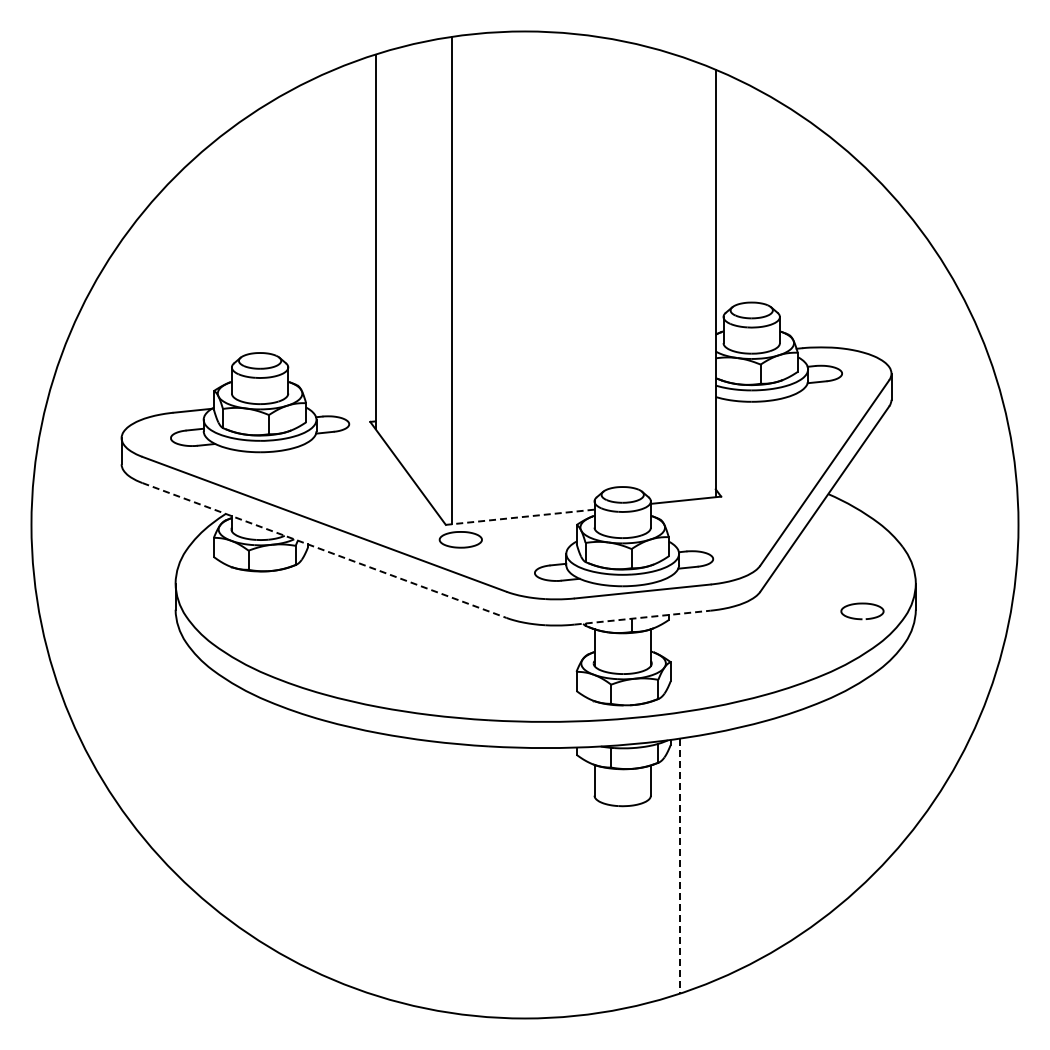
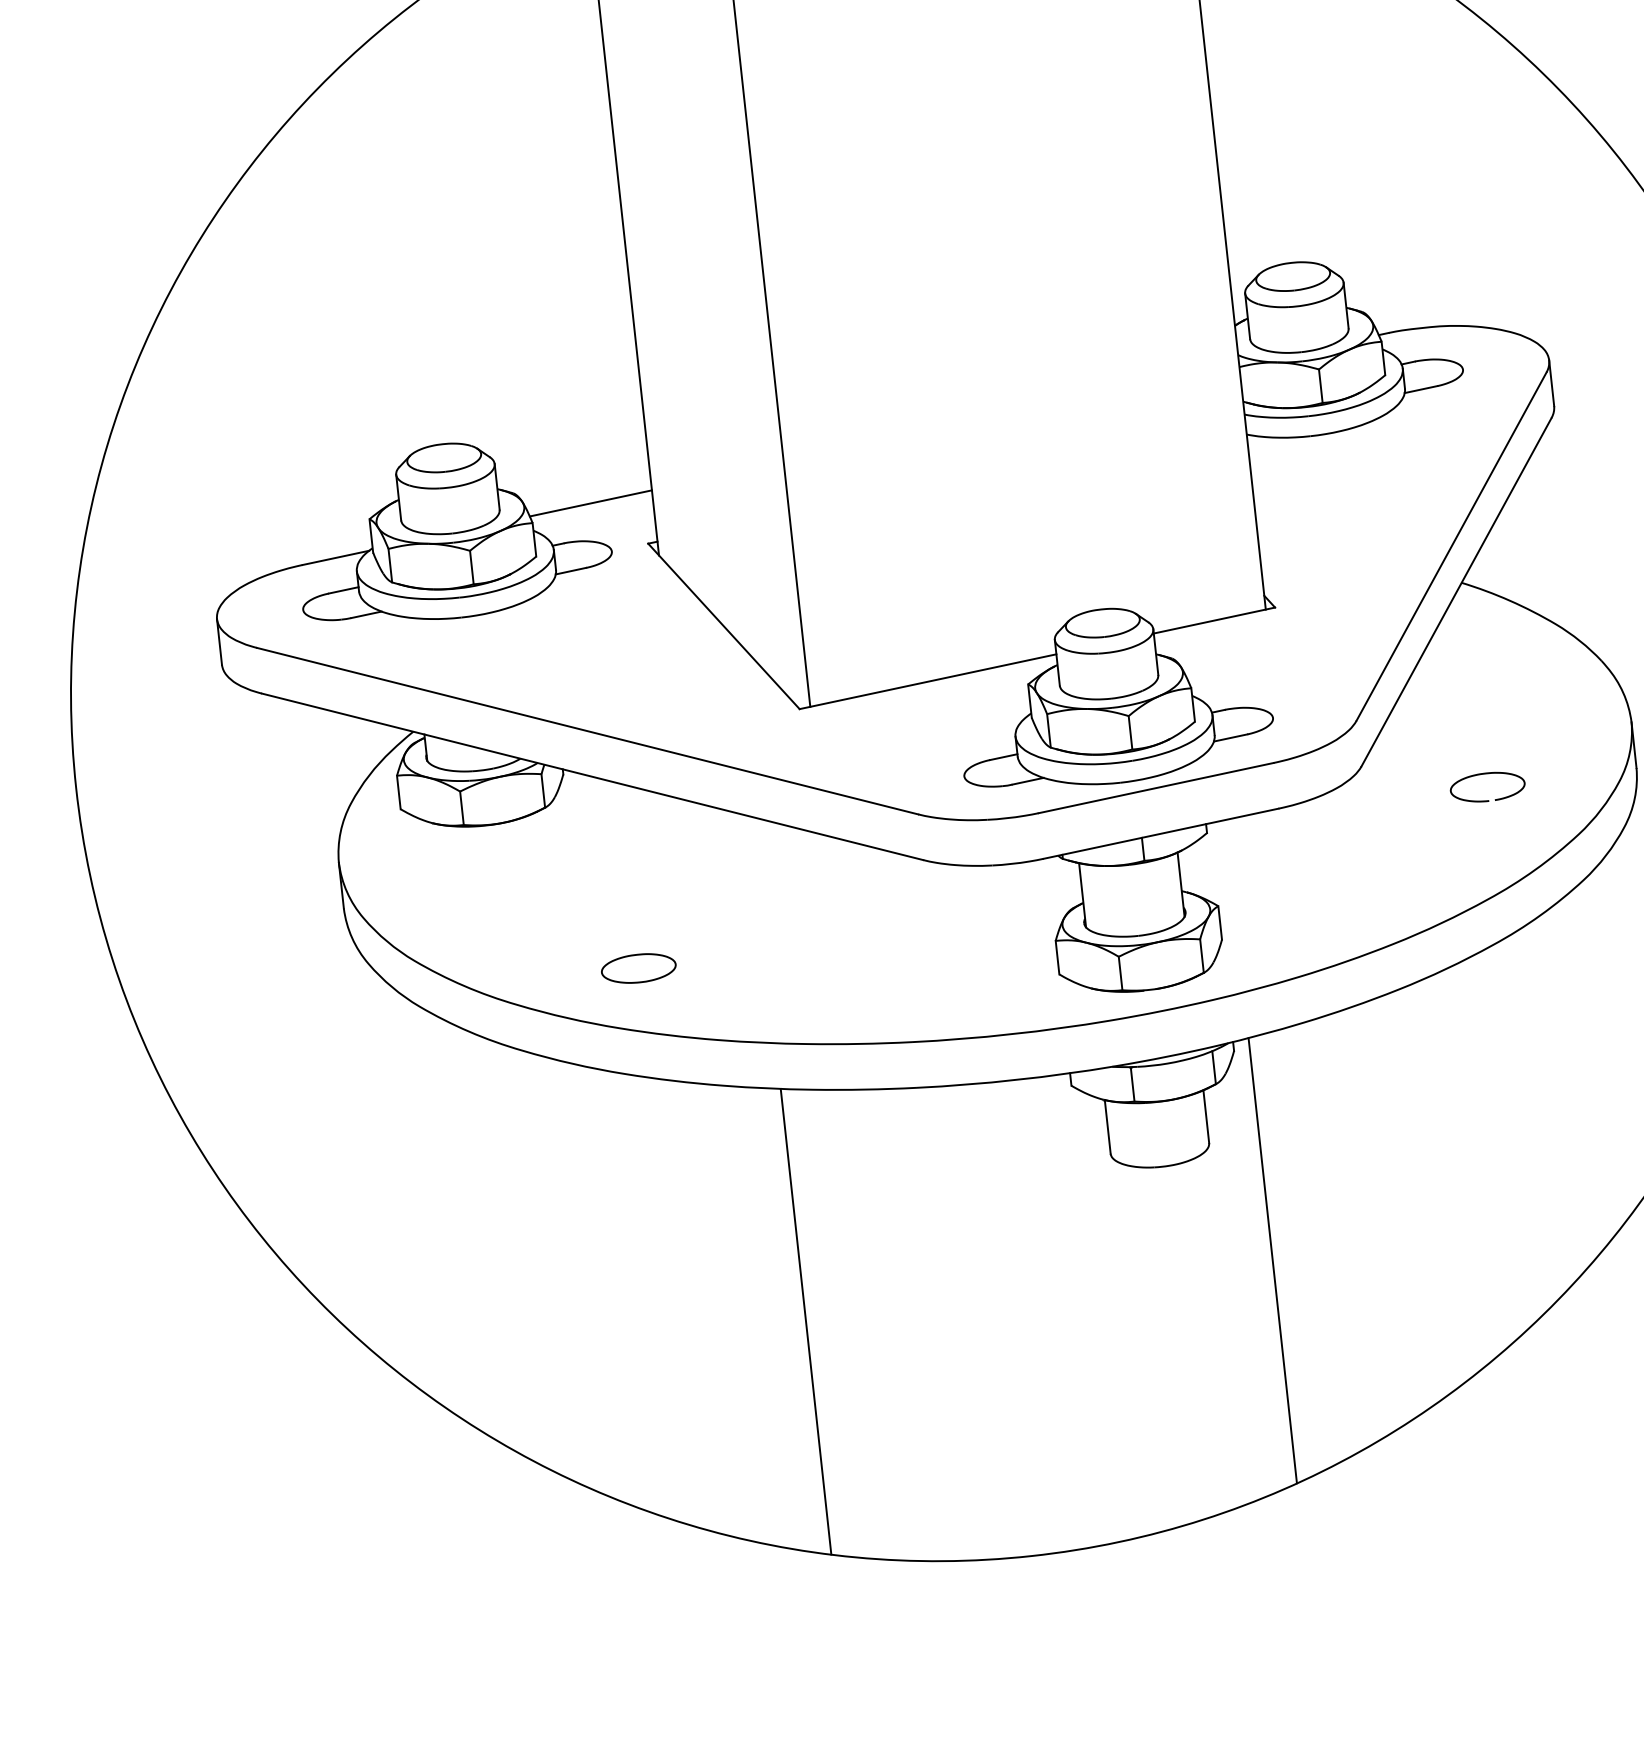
line: (339, 395) -> (589, 503), added
line: (520, 517) -> (928, 682), dashed -> solid
part: (460, 539) -> (638, 968), moved
line: (324, 550) -> (592, 776), dashed -> solid
curve: (862, 604) -> (1486, 775), moved
line: (643, 617) -> (1162, 833), dashed -> solid
line: (679, 866) -> (1272, 1261), dashed -> solid
line: (411, 871) -> (805, 1320), added

